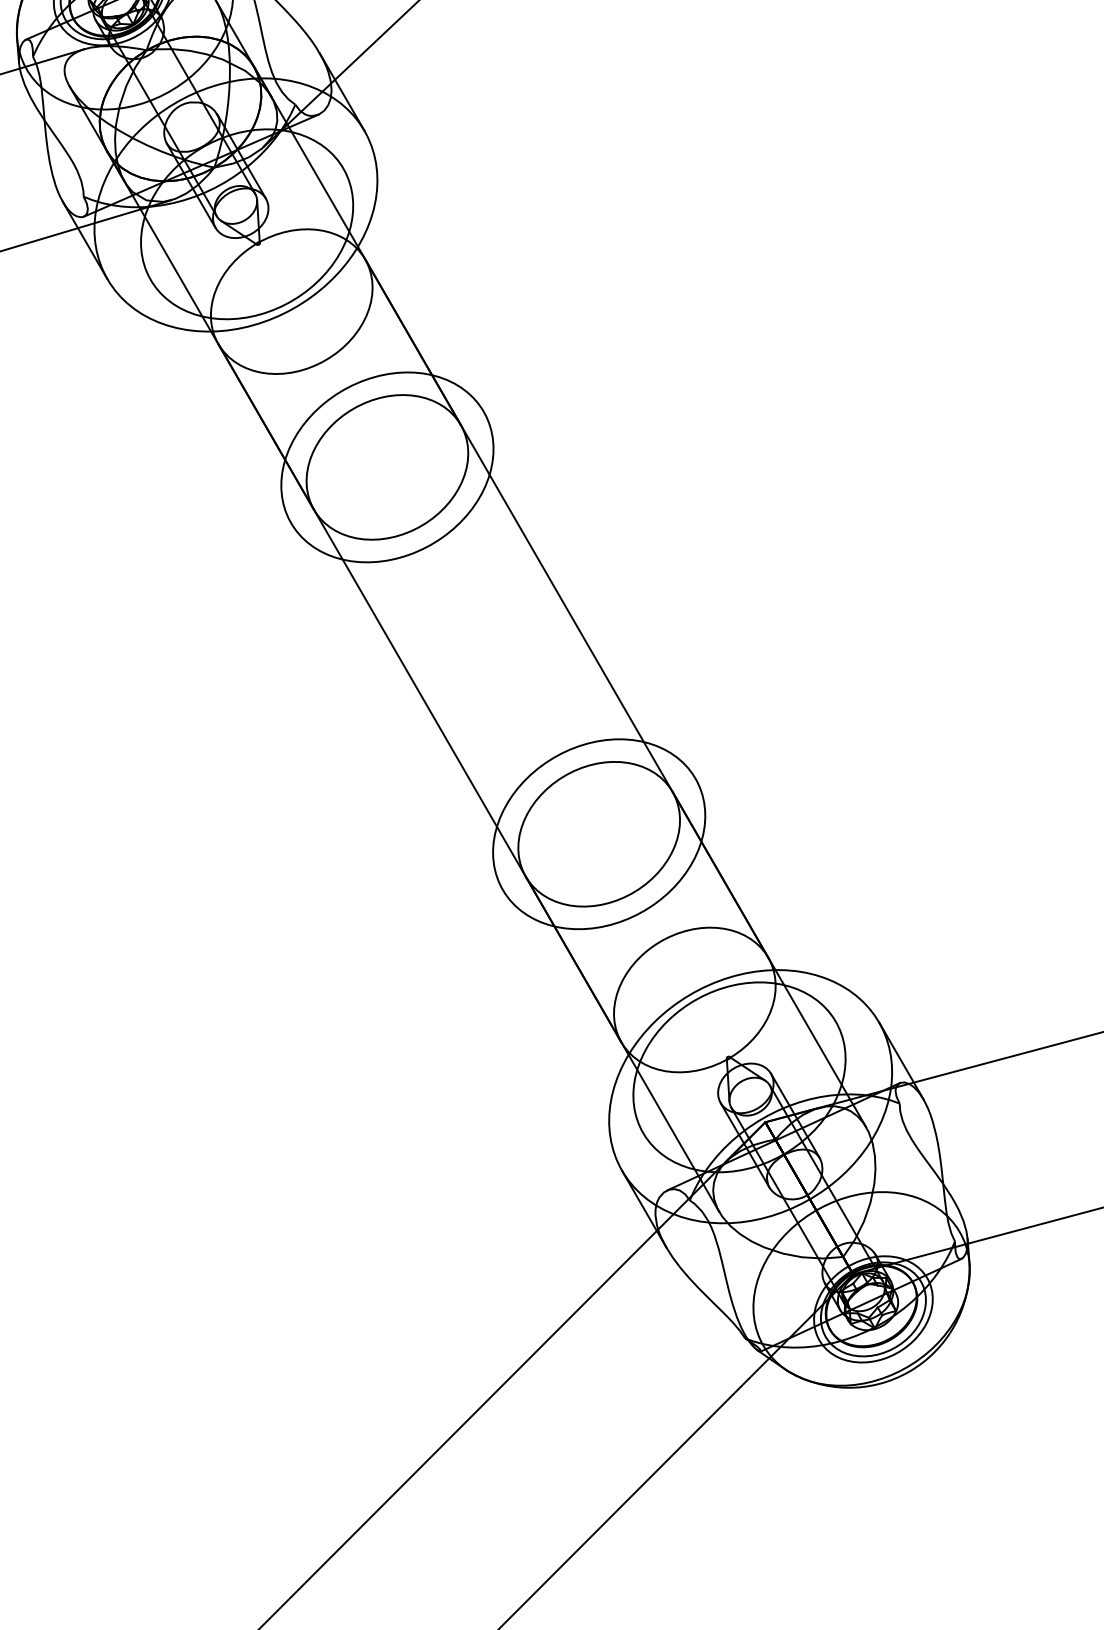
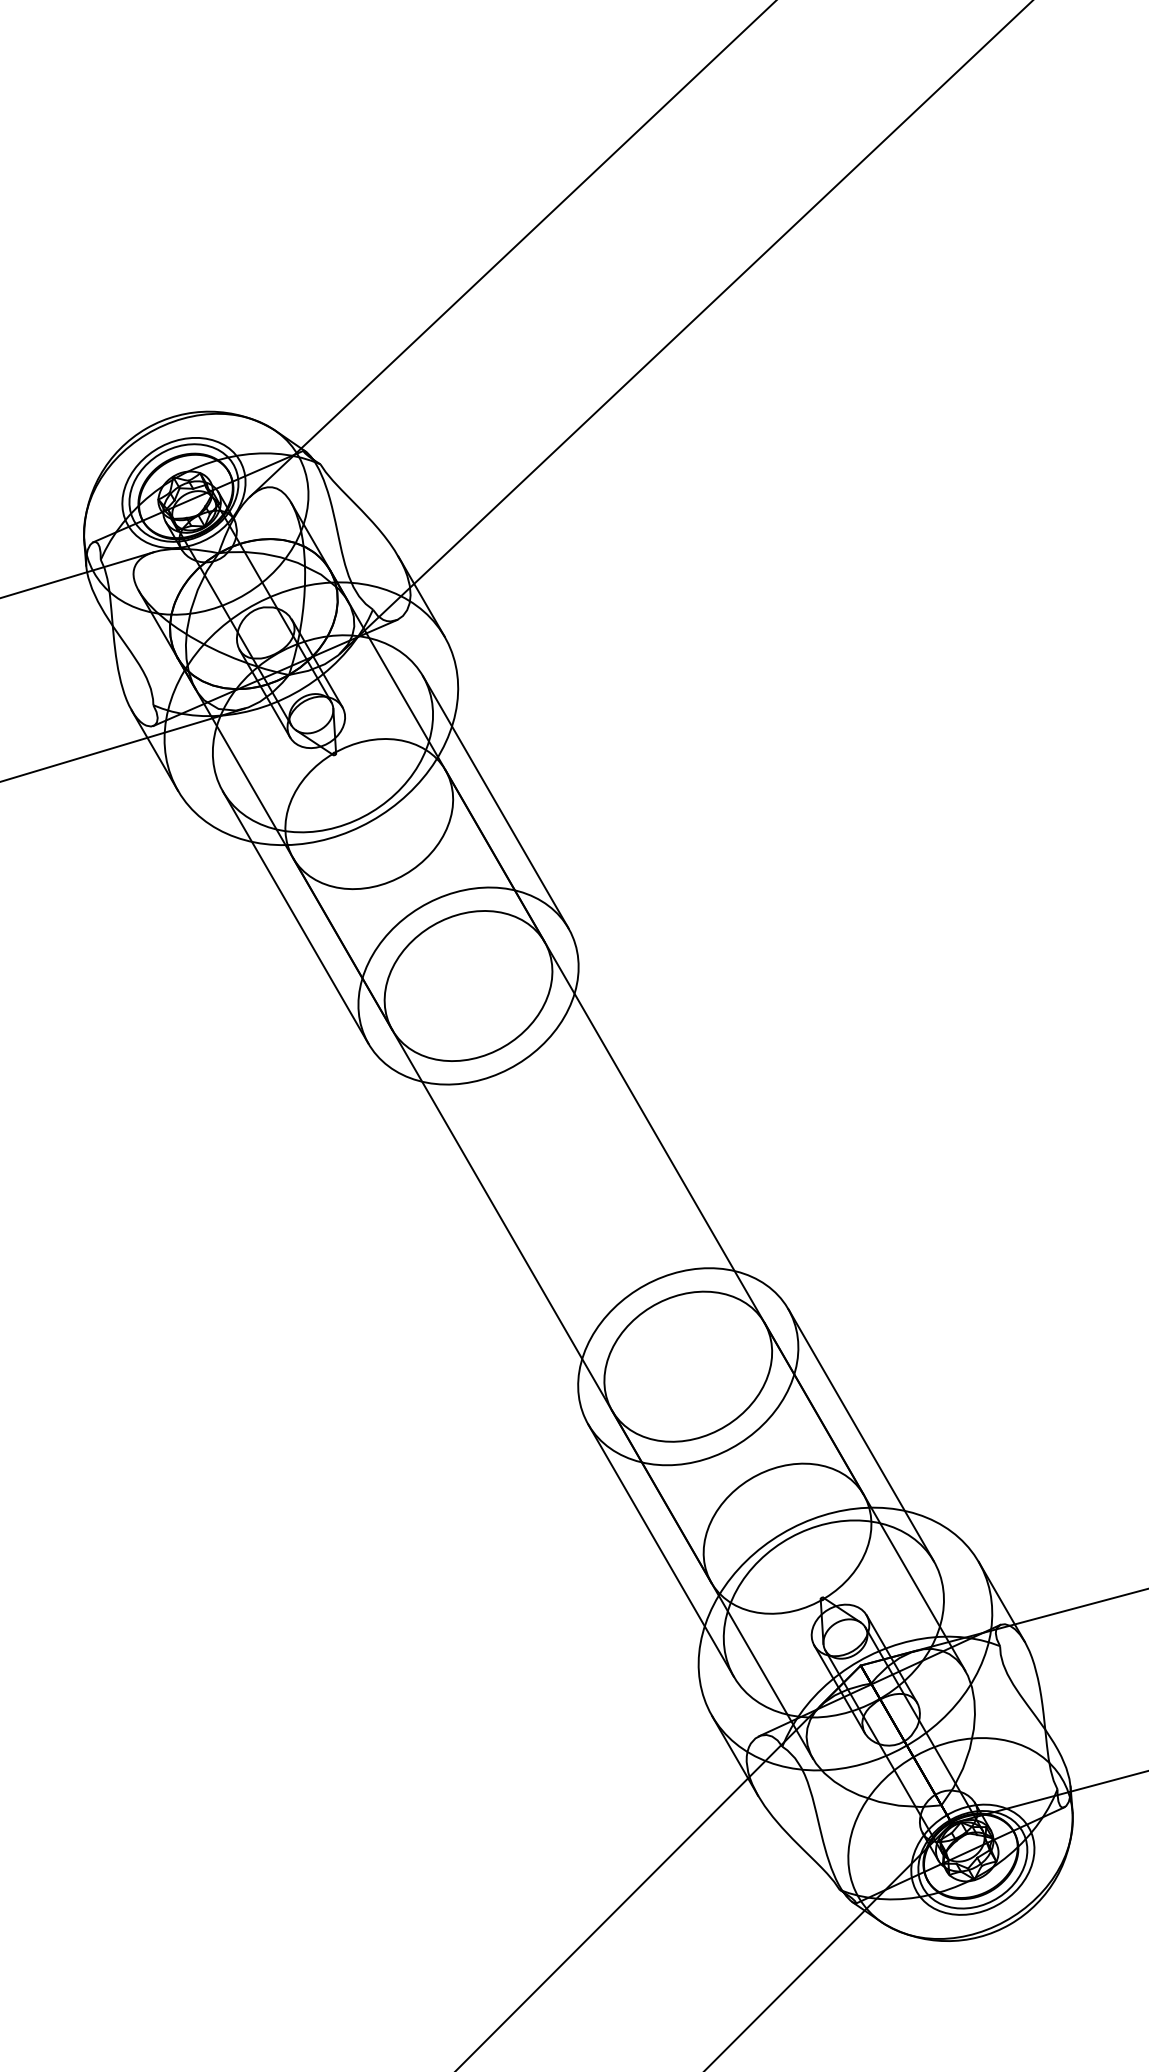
line: (413, 290) -> (495, 802), added
line: (220, 401) -> (295, 917), added
line: (765, 900) -> (860, 1435), added
line: (572, 1011) -> (660, 1550), added

